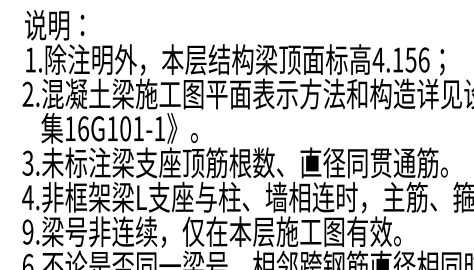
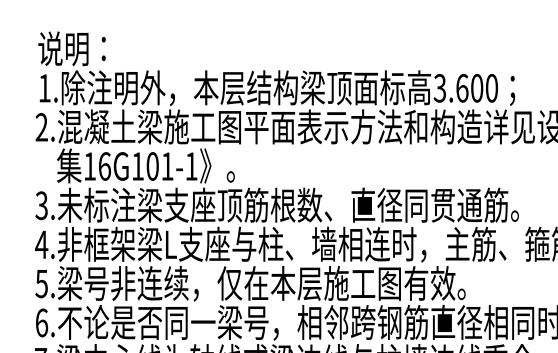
text: (400, 60) -> (465, 88), 4.156 -> 3.600
text: (27, 231) -> (41, 283), 9. -> 5.

